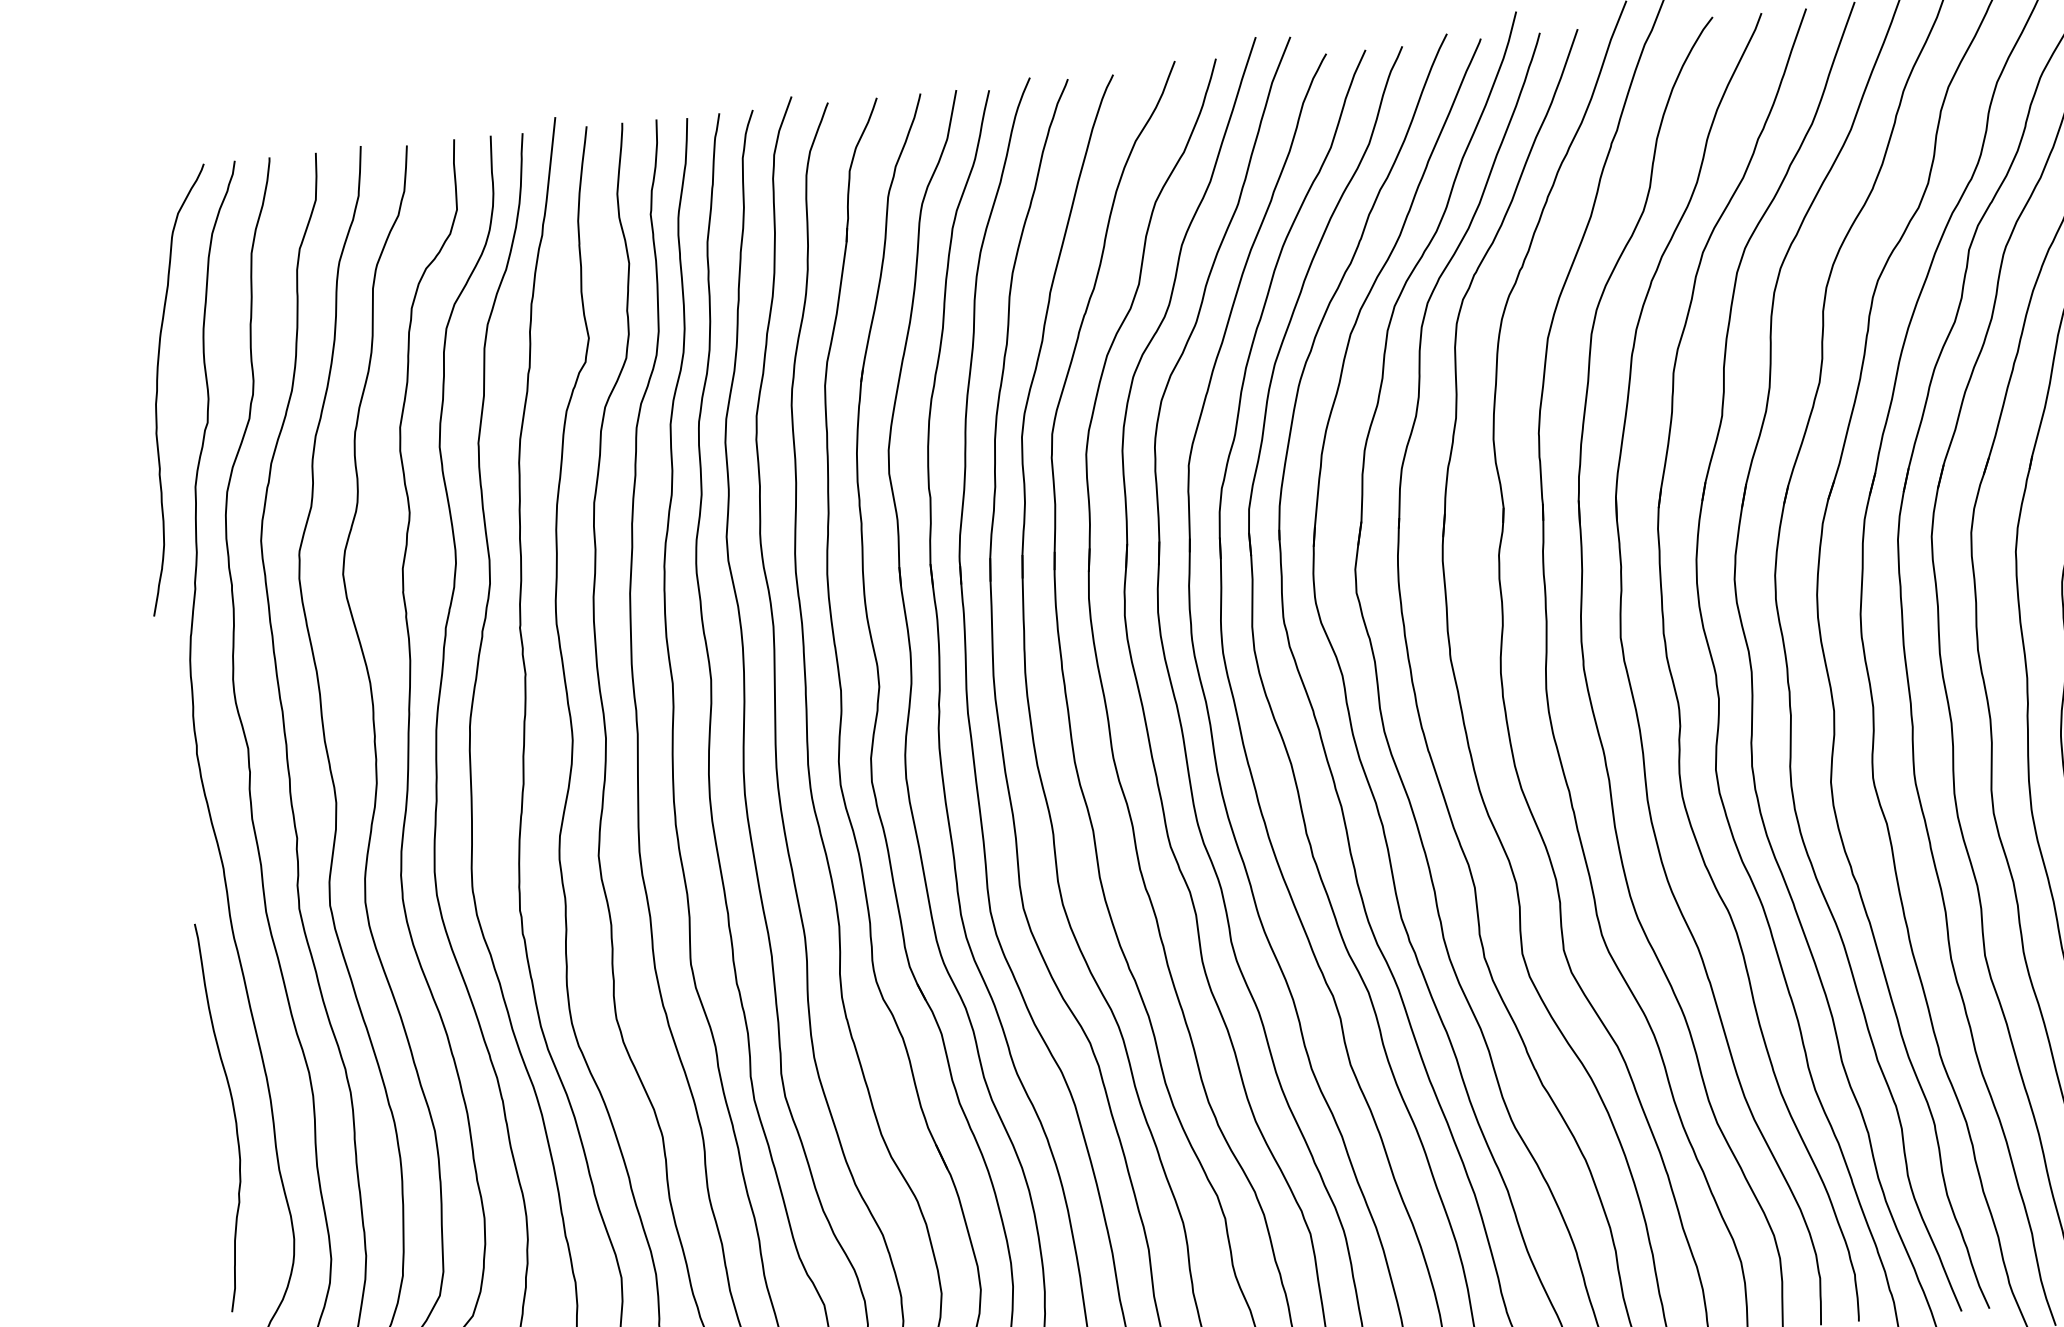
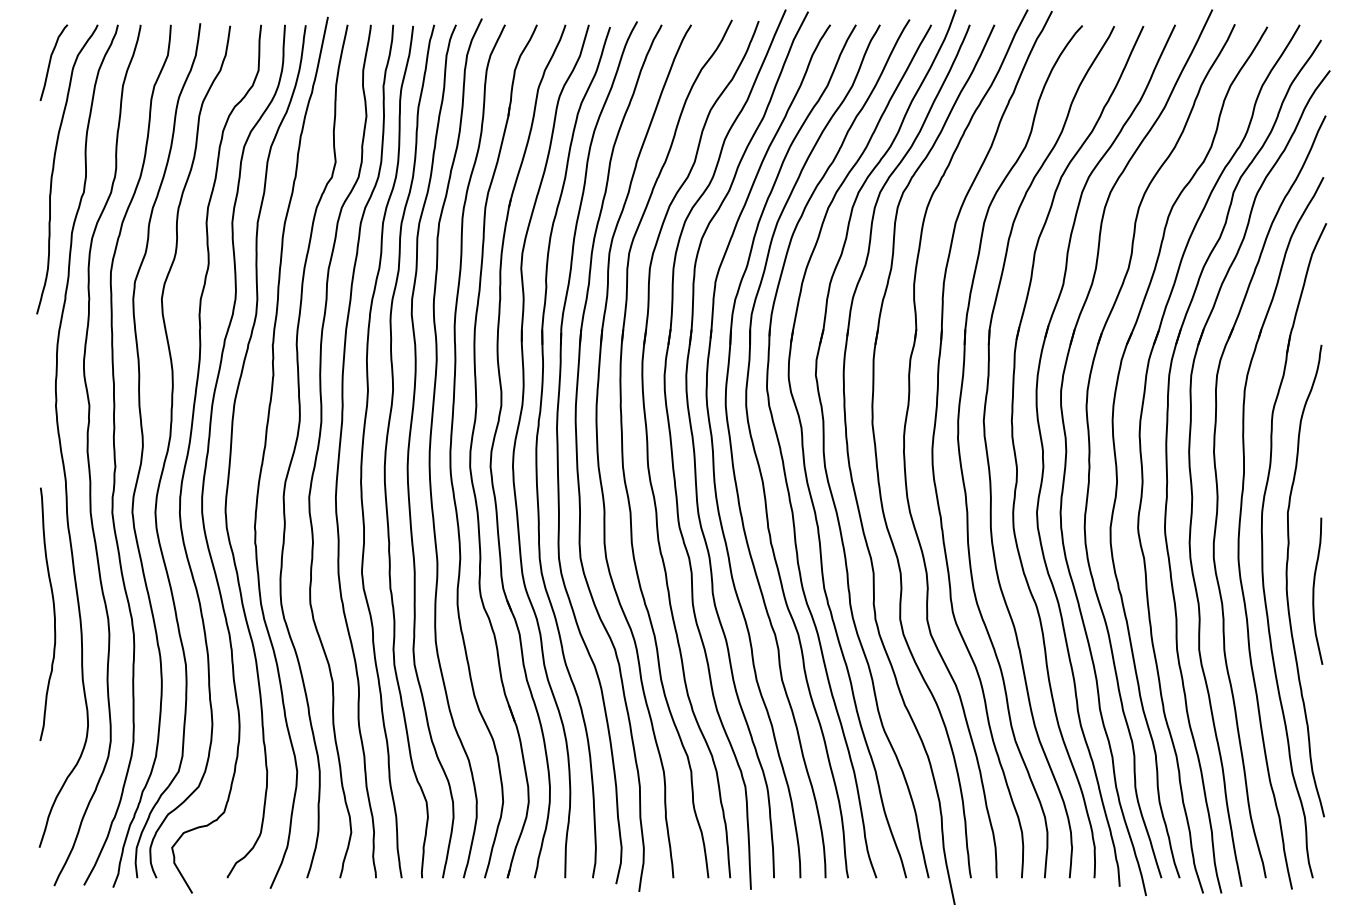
curve: (138, 225) -> (51, 60), added
curve: (233, 1114) -> (53, 613), moved

